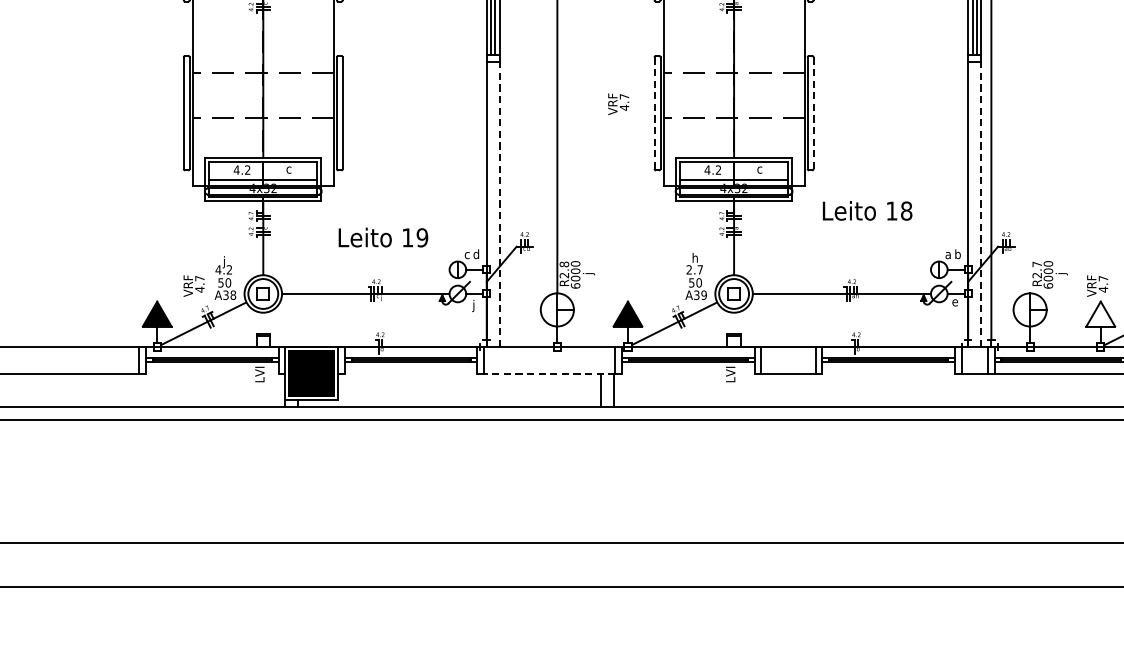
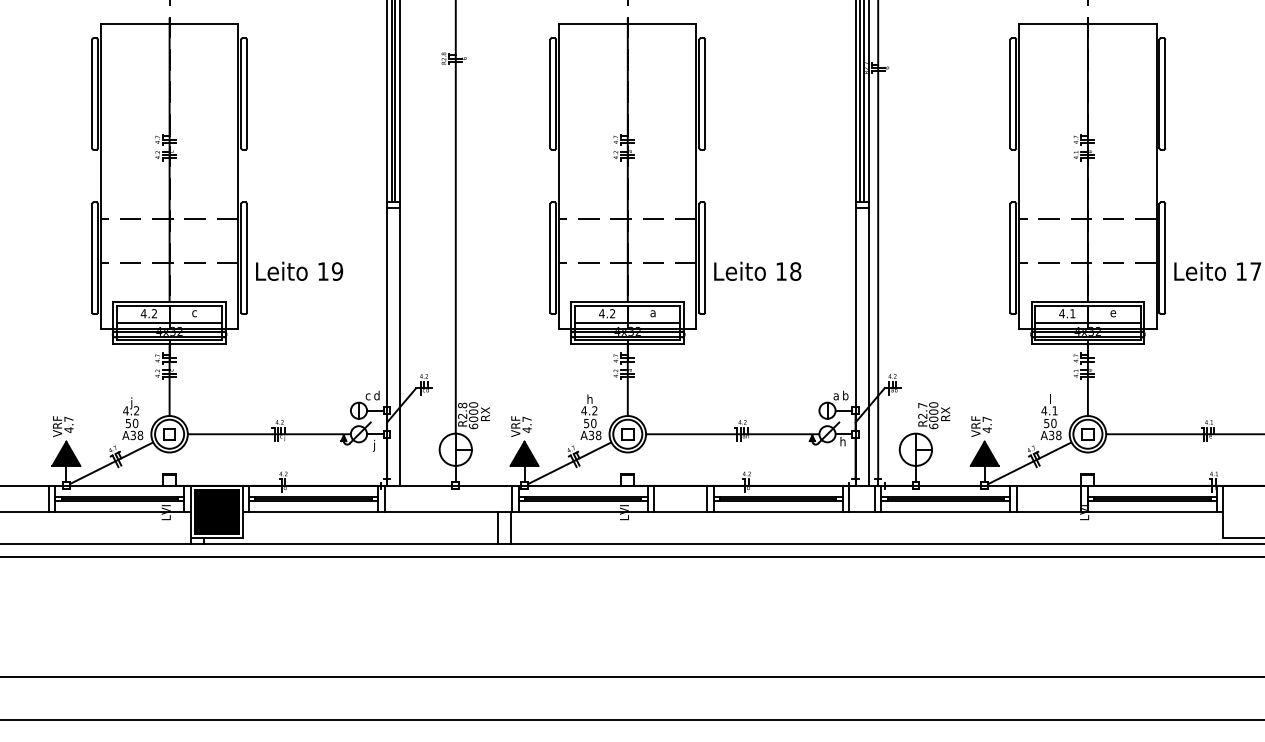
text: (618, 104) -> (521, 426), moved
line: (654, 113) -> (550, 258), dashed -> solid
line: (813, 113) -> (705, 258), dashed -> solid
text: (759, 169) -> (652, 313), c -> a
line: (499, 204) -> (399, 347), dashed -> solid
line: (981, 204) -> (868, 347), dashed -> solid
text: (867, 209) -> (757, 270), moved
text: (383, 236) -> (299, 270), moved
text: (694, 269) -> (589, 410), 2.7 -> 4.2
text: (588, 272) -> (486, 413), j -> RX
text: (1061, 272) -> (946, 413), j -> RX
text: (194, 286) -> (63, 426), moved
text: (703, 295) -> (598, 435), A39 -> A38
text: (954, 301) -> (842, 441), e -> h
fill: (1100, 313) -> (984, 453), added
line: (211, 373) -> (119, 511), added
line: (411, 373) -> (313, 511), added
line: (549, 373) -> (448, 511), dashed -> solid
line: (687, 373) -> (582, 511), added
line: (887, 373) -> (777, 511), added

